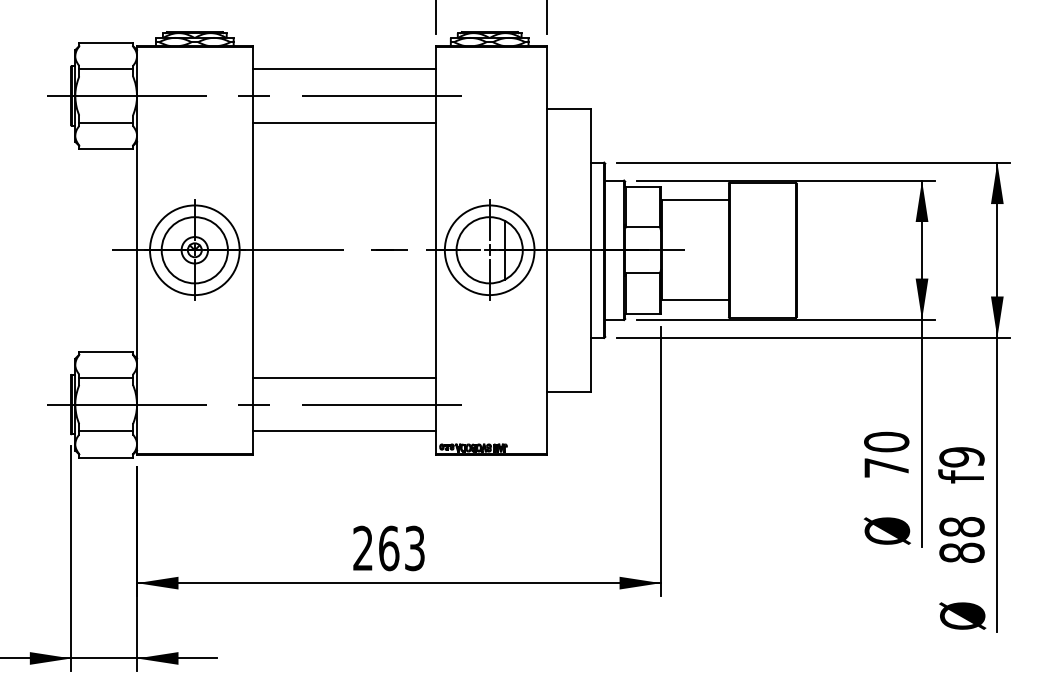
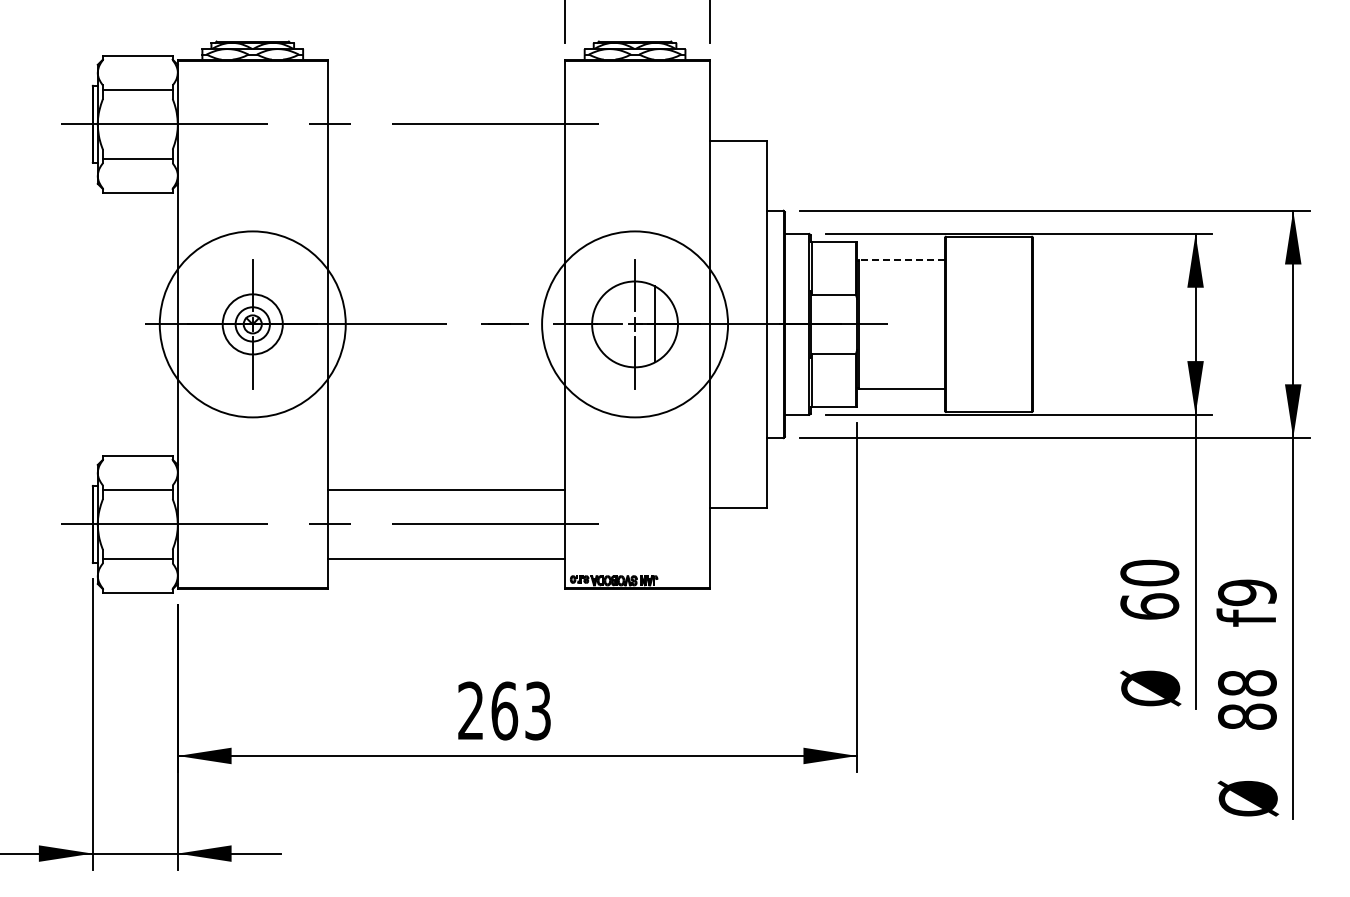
line: (344, 69) -> (446, 89), removed
line: (344, 123) -> (446, 159), removed
line: (695, 200) -> (901, 259), solid -> dashed
circle: (194, 250) -> (252, 324), size x0.7
circle: (194, 250) -> (252, 324), size x1.6
circle: (489, 250) -> (634, 324), size x1.6
text: (886, 467) -> (1149, 606), 70 -> 60

